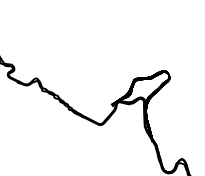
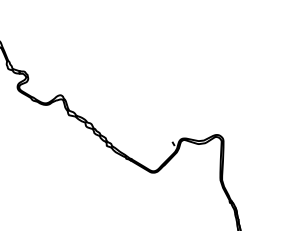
hatch: (141, 105) -> (217, 147), removed

